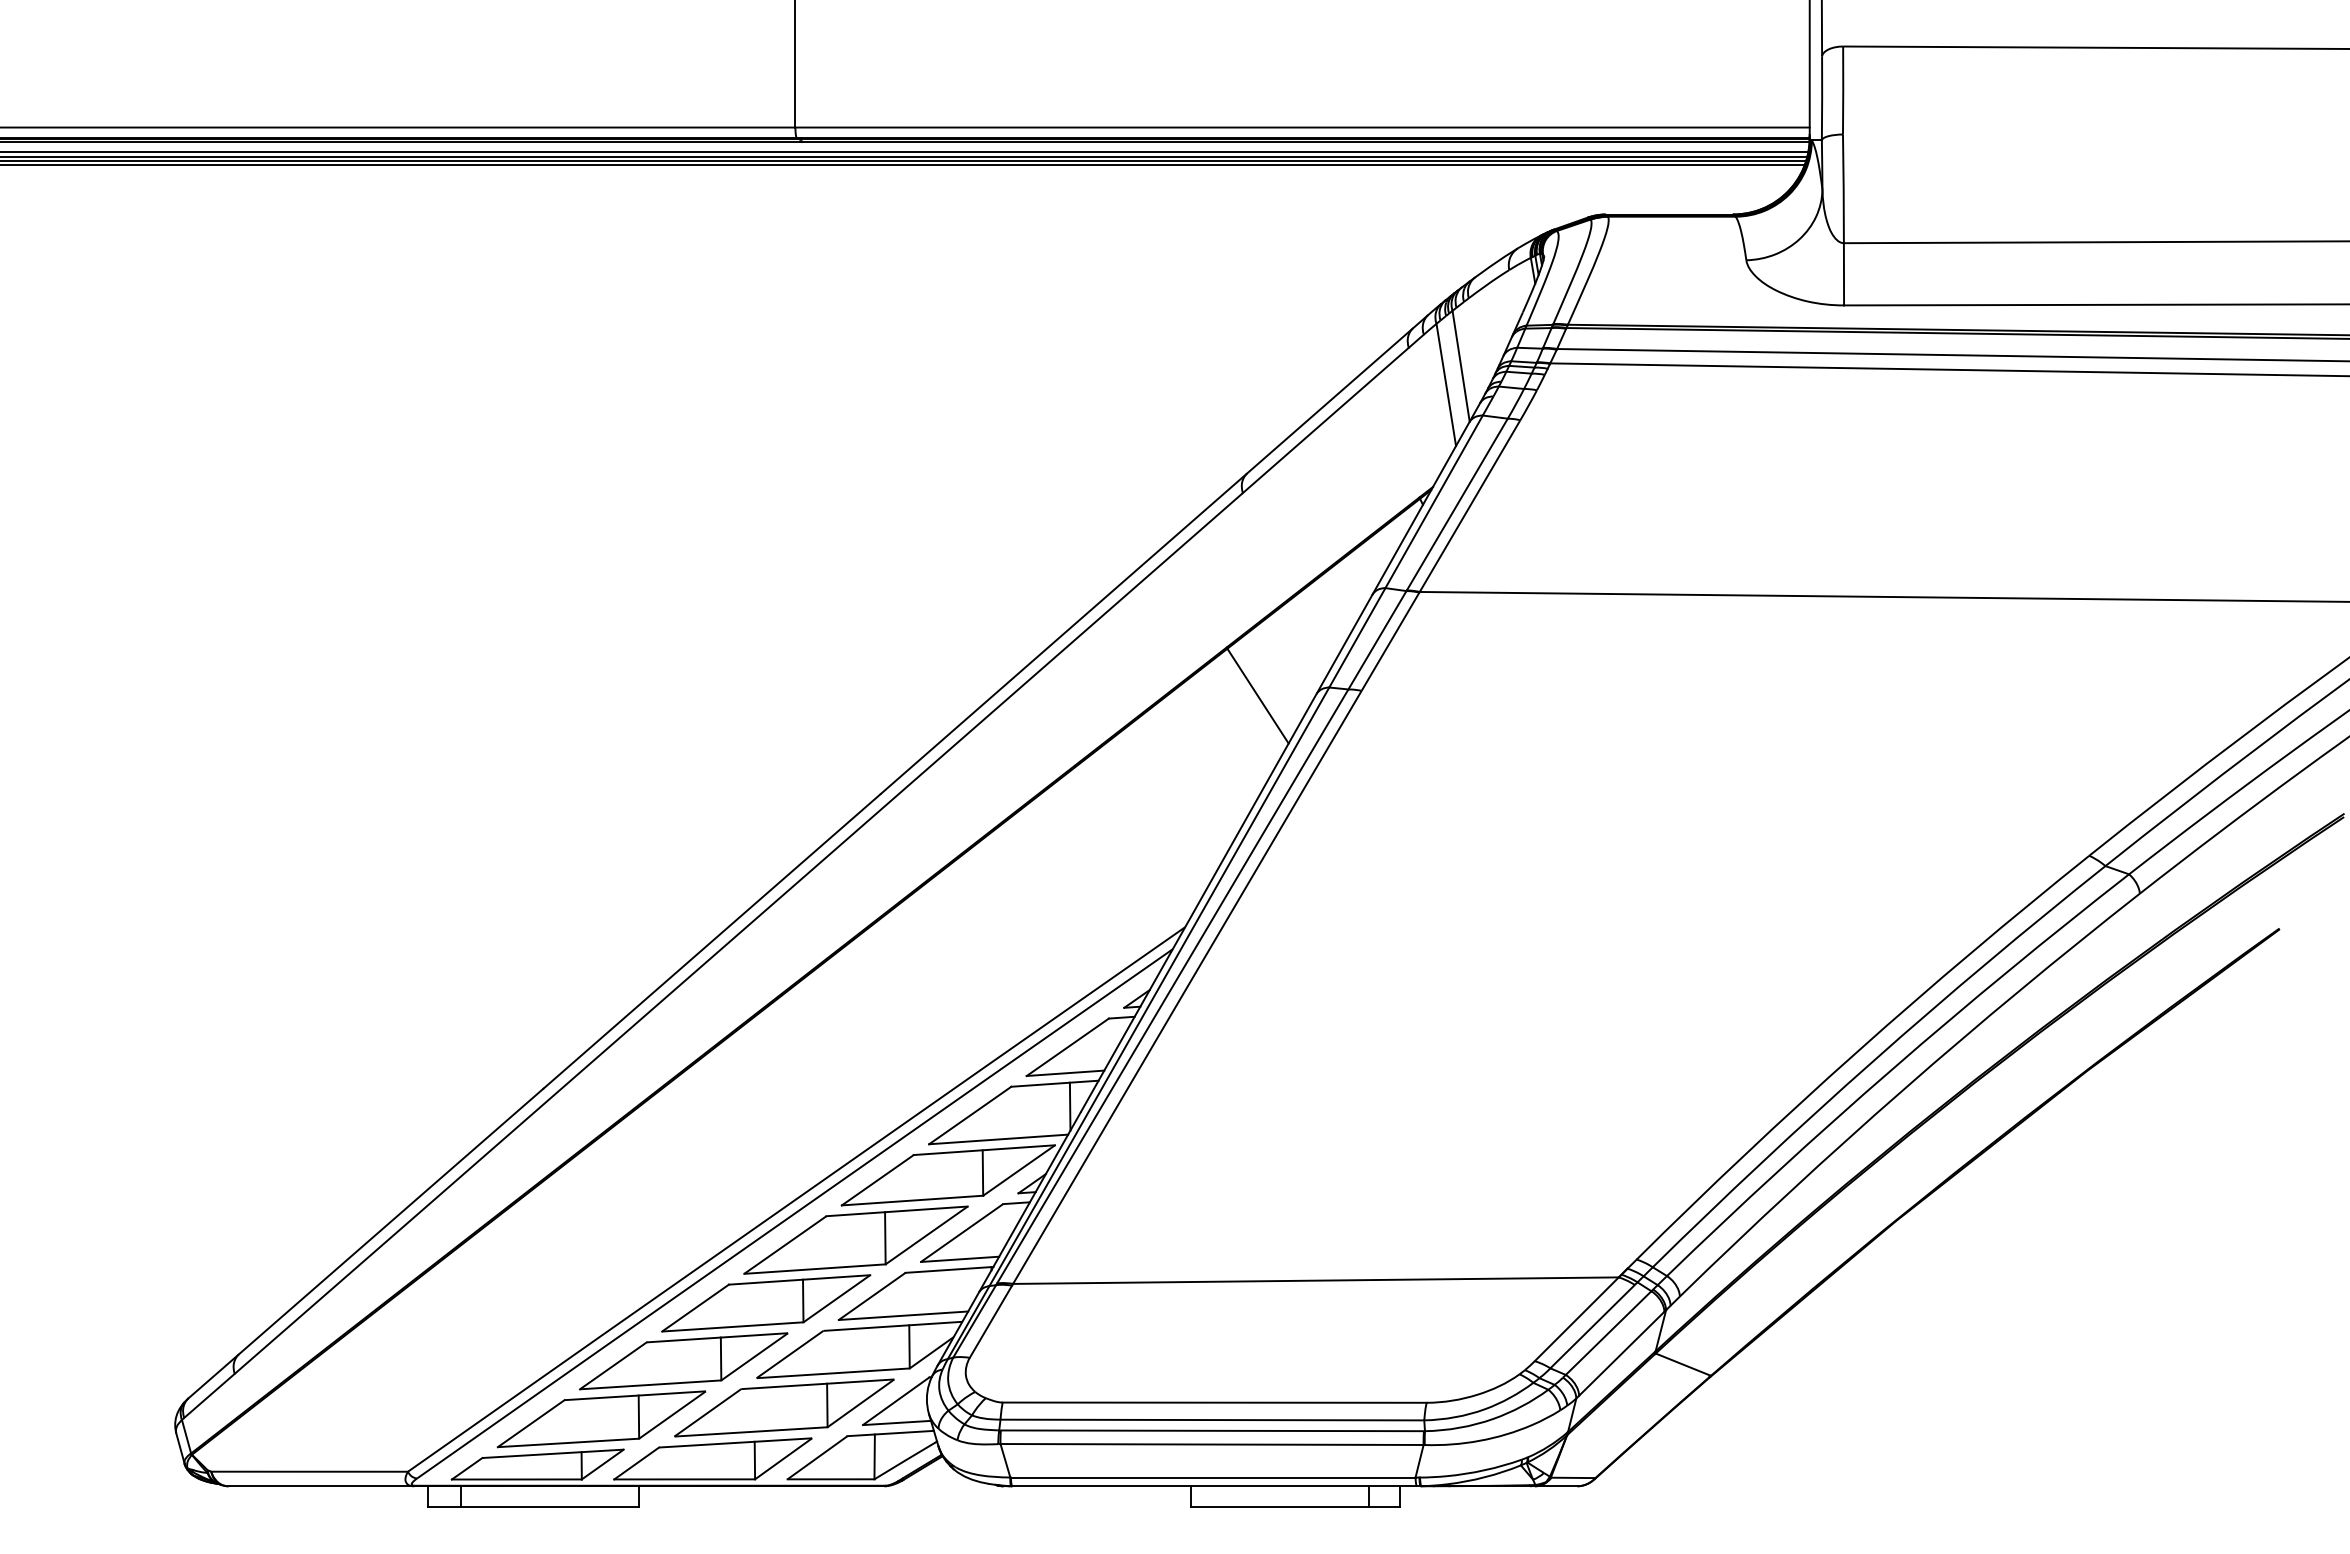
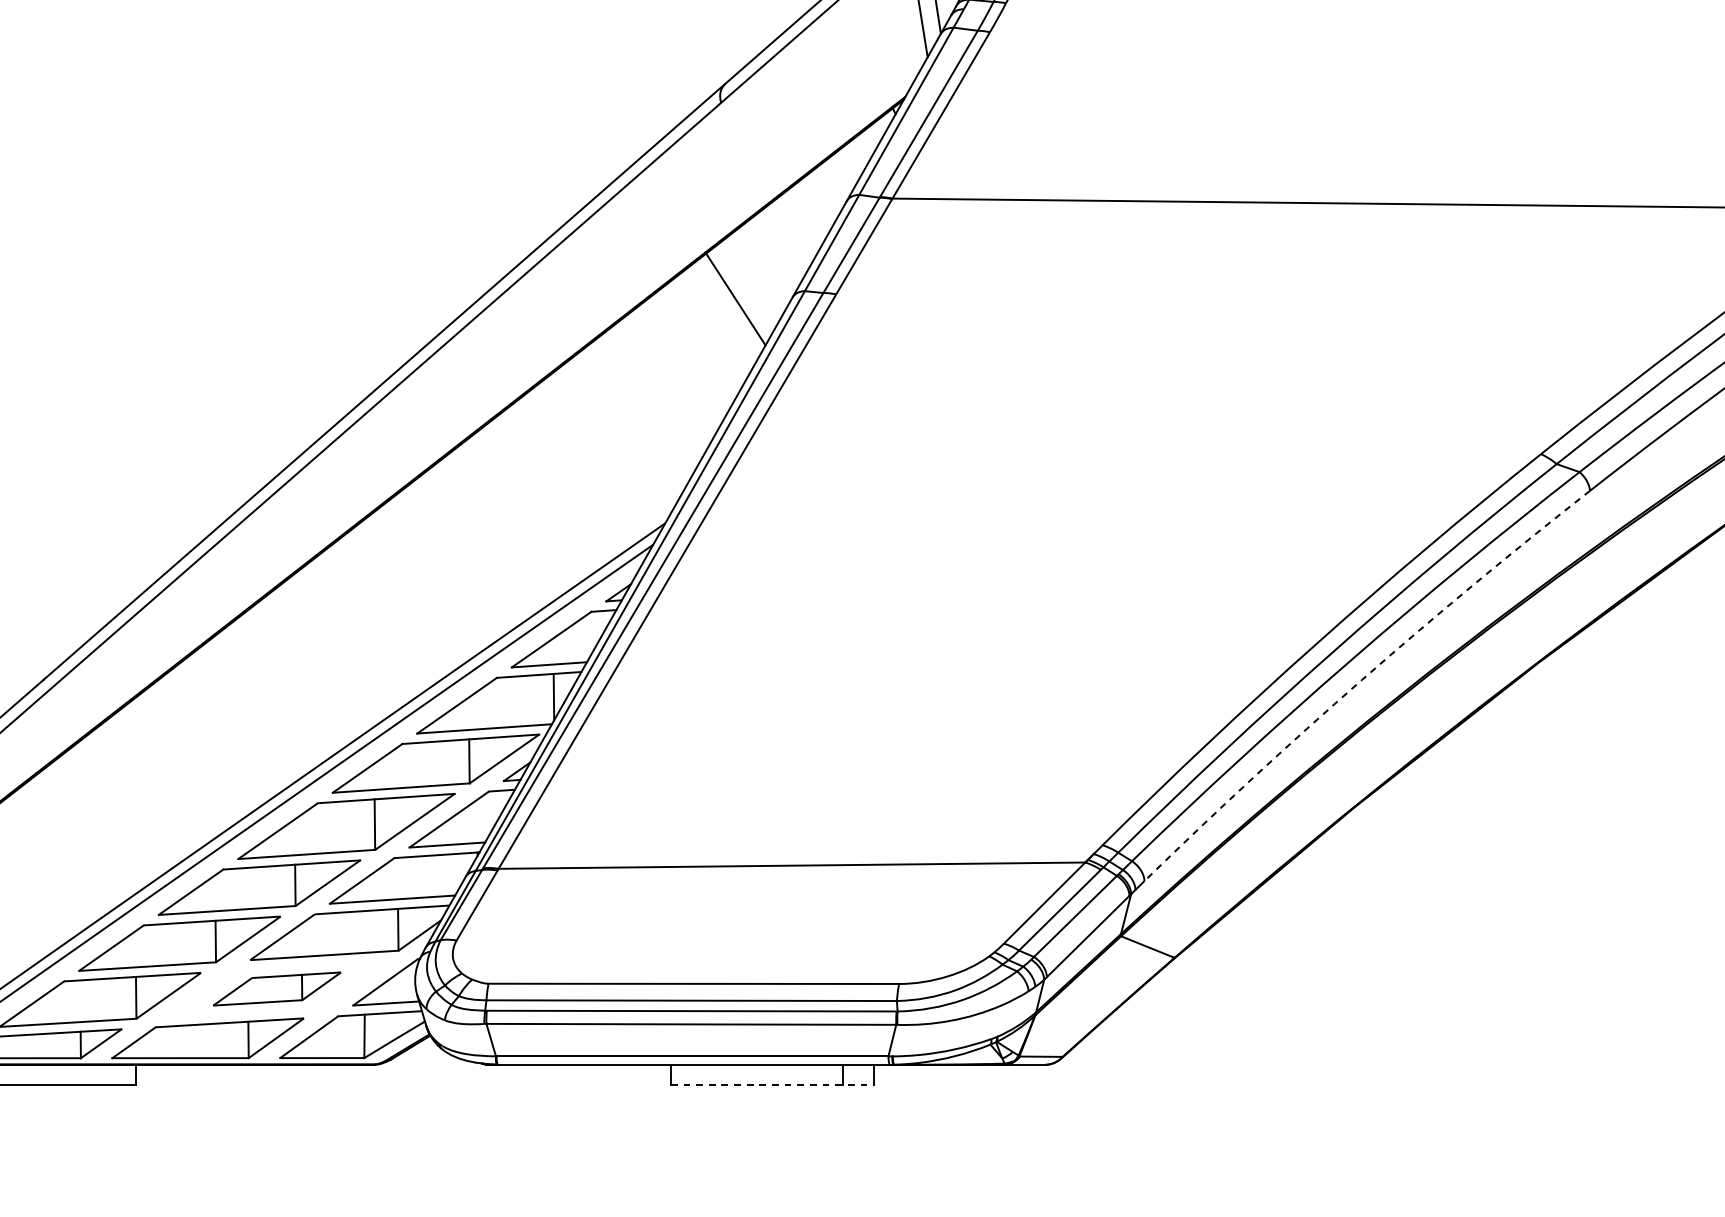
arc: (1904, 1088) -> (1362, 679), solid -> dashed
part: (784, 1407) -> (277, 988), size x0.6
line: (1295, 1507) -> (772, 1085), solid -> dashed

